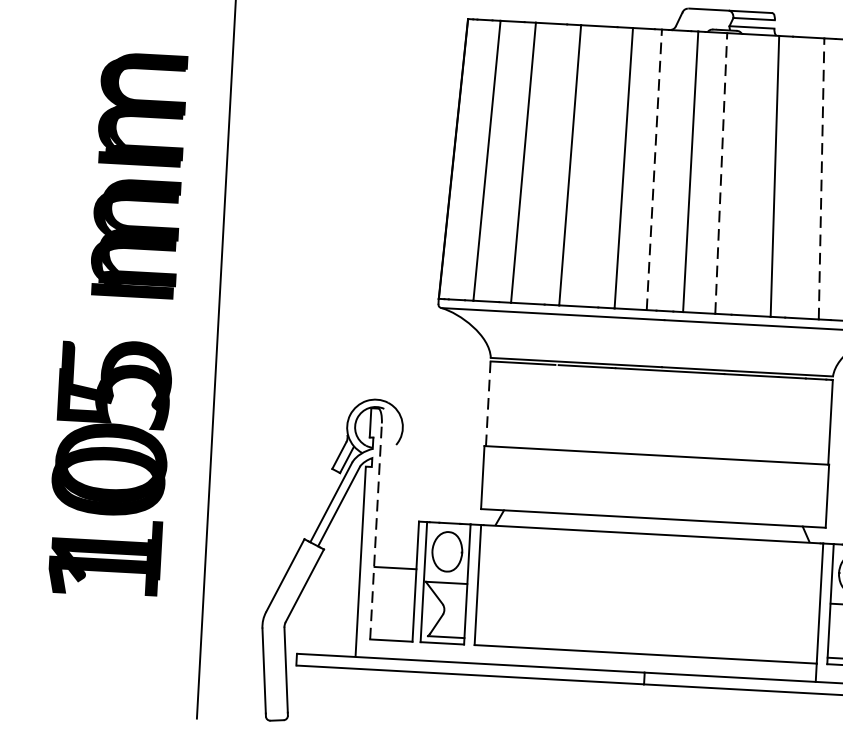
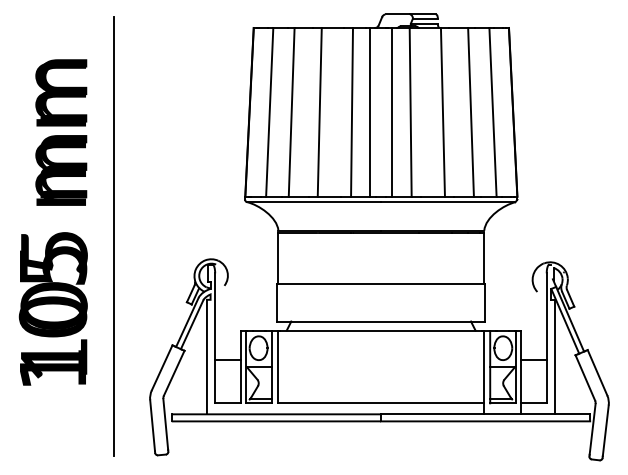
line: (654, 168) -> (370, 111), dashed -> solid
line: (721, 172) -> (410, 111), dashed -> solid
line: (822, 177) -> (471, 111), dashed -> solid
line: (488, 404) -> (278, 258), dashed -> solid
line: (376, 531) -> (215, 338), dashed -> solid

